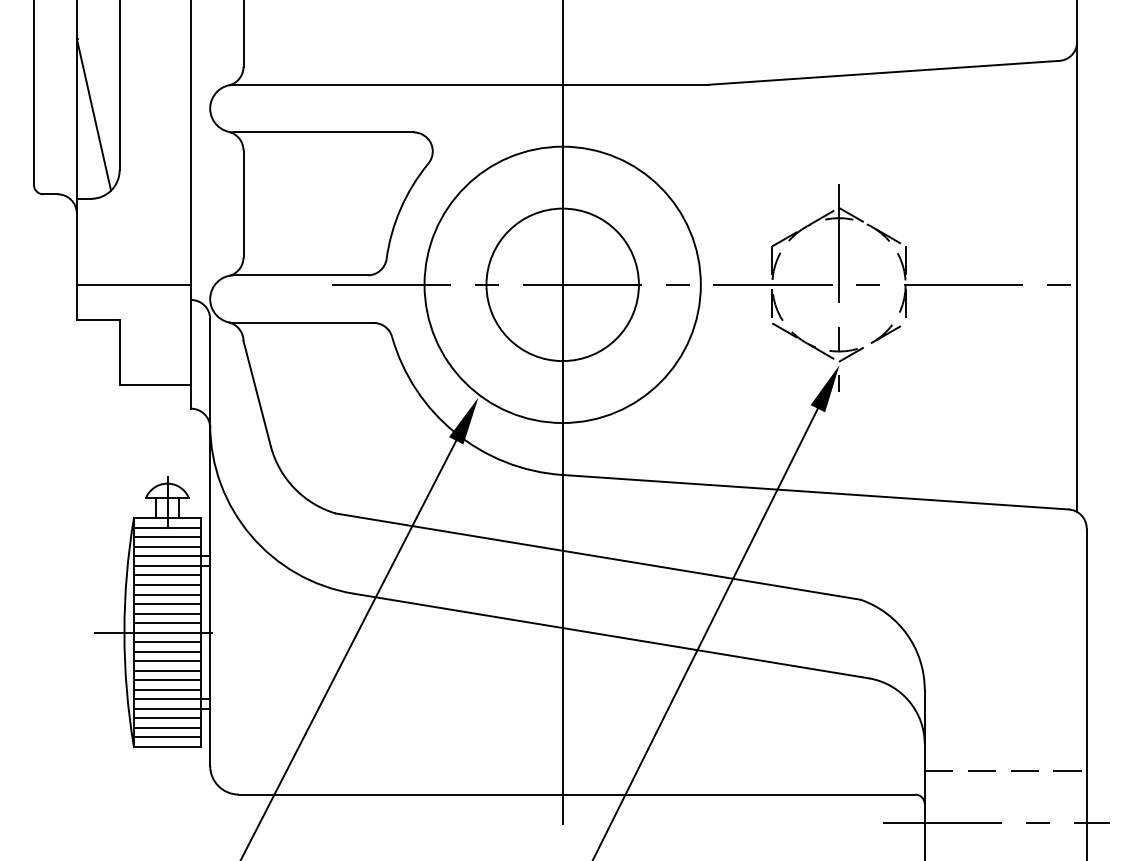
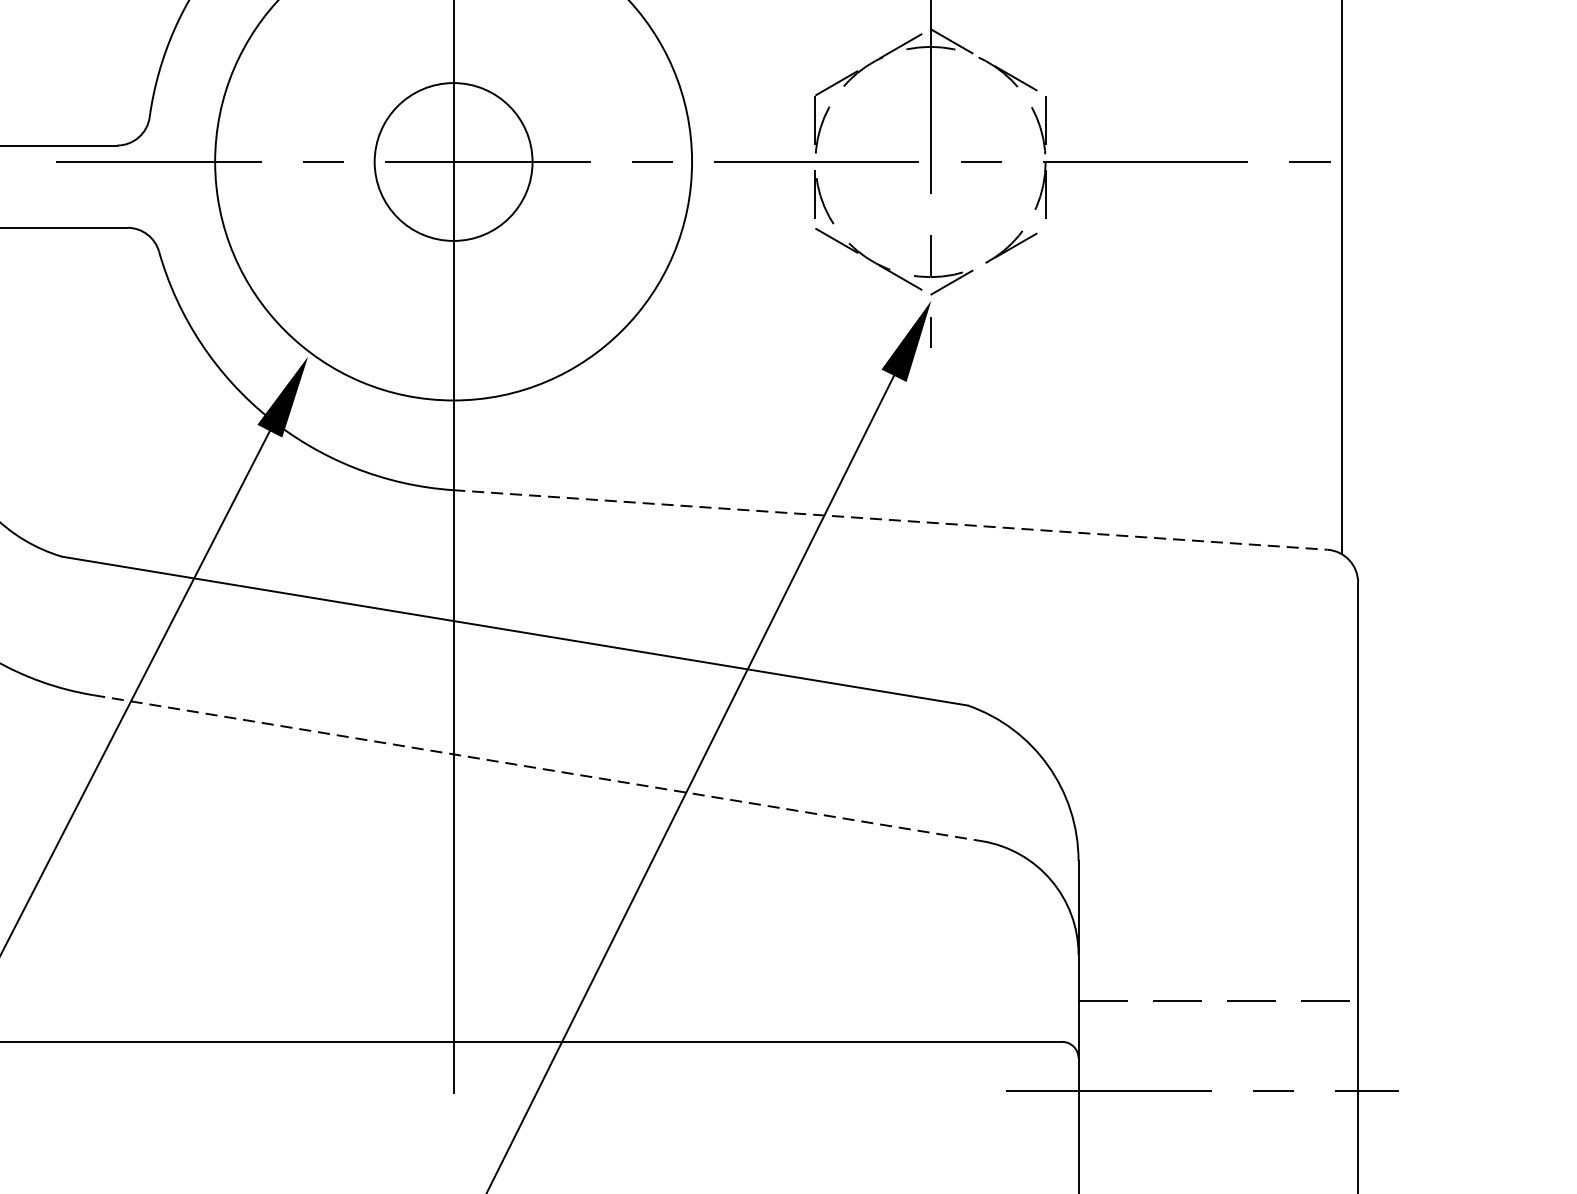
circle: (562, 284) -> (453, 161), size x0.6
line: (815, 492) -> (889, 520), solid -> dashed
line: (611, 636) -> (537, 768), solid -> dashed

